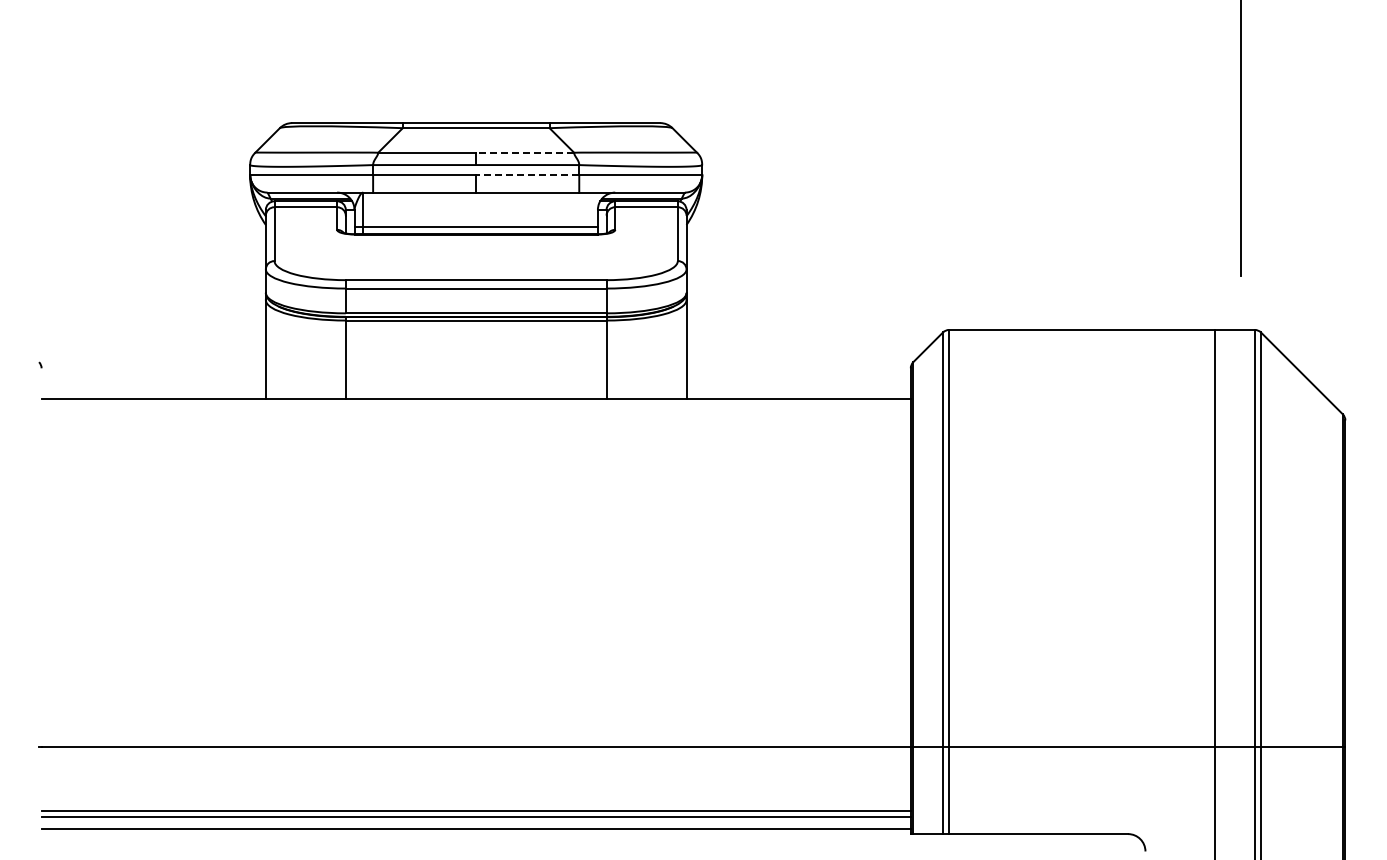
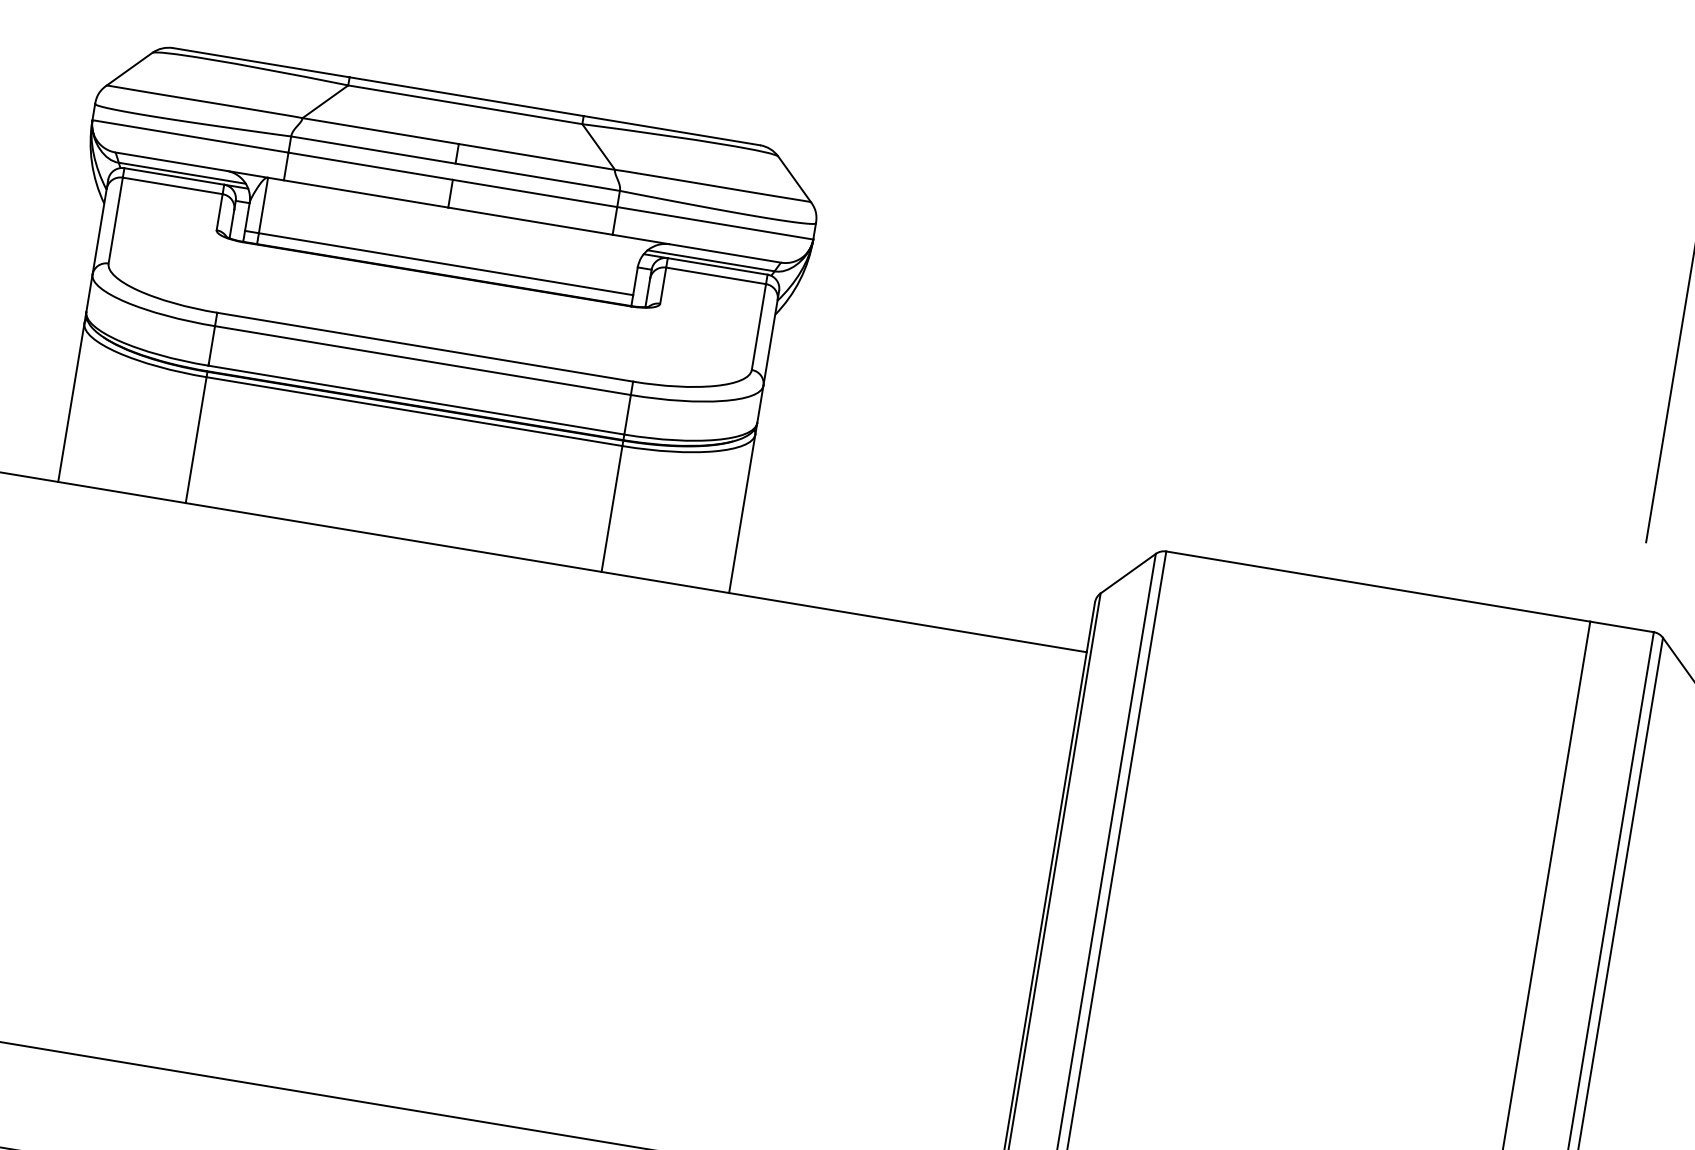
line: (525, 152) -> (537, 156), dashed -> solid
line: (527, 175) -> (534, 193), dashed -> solid

